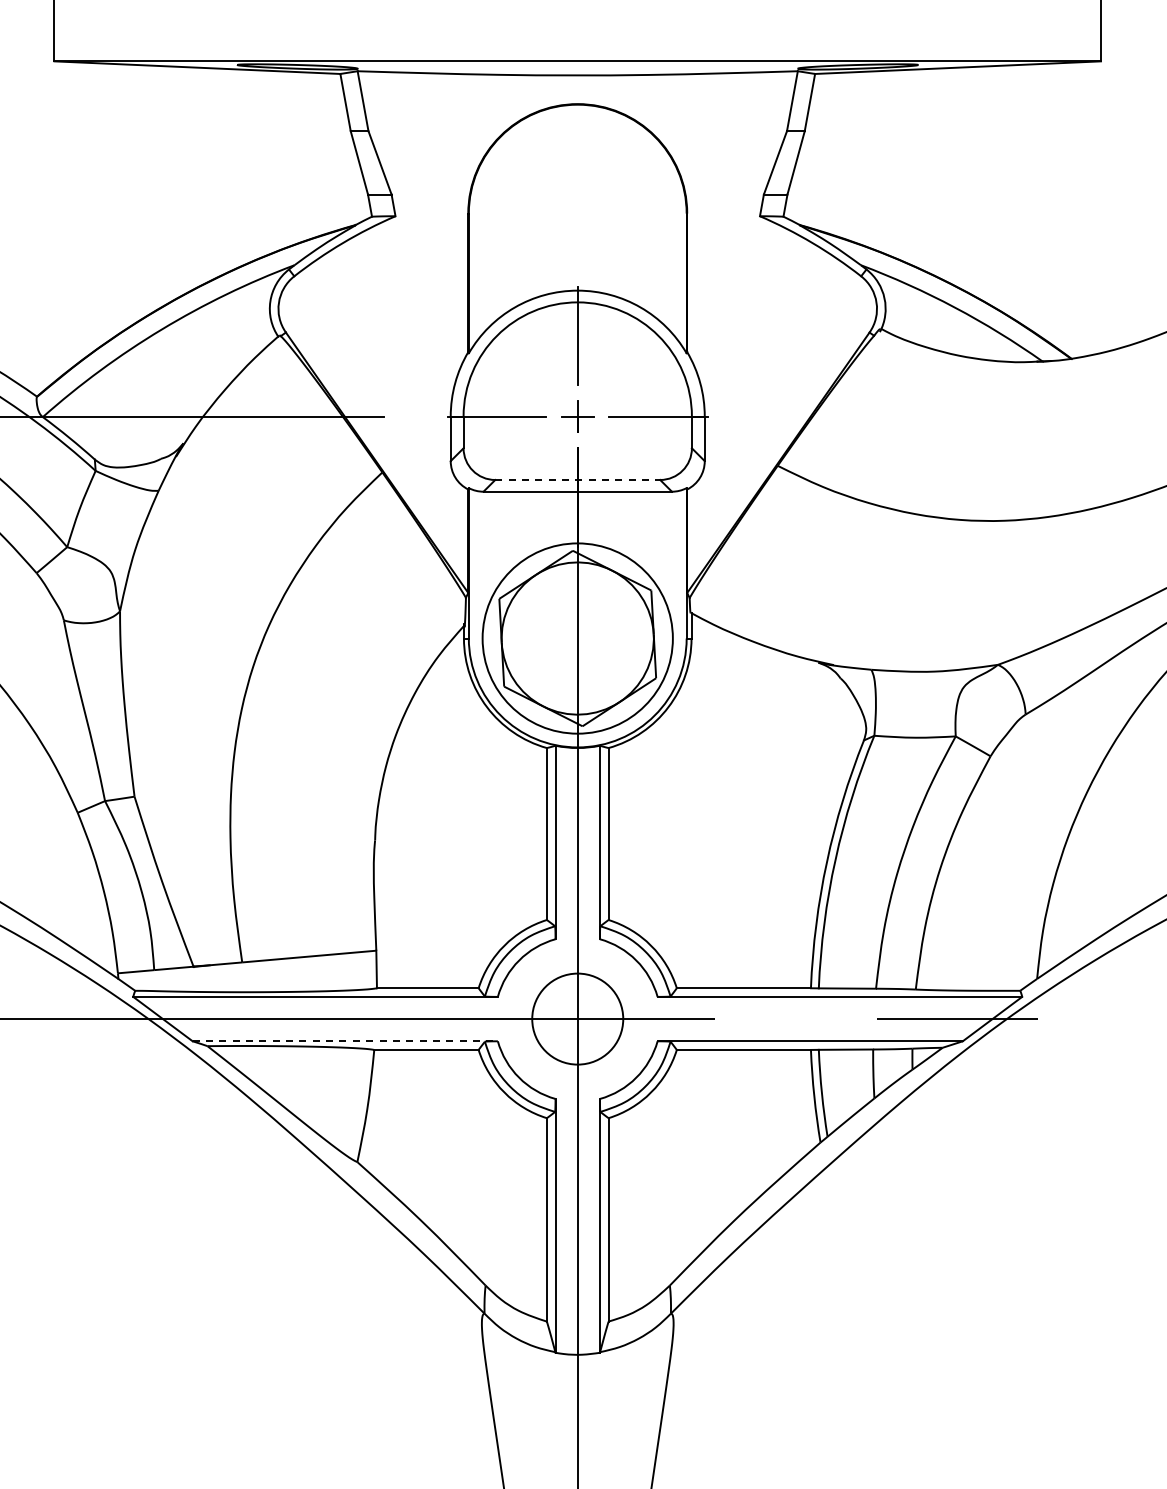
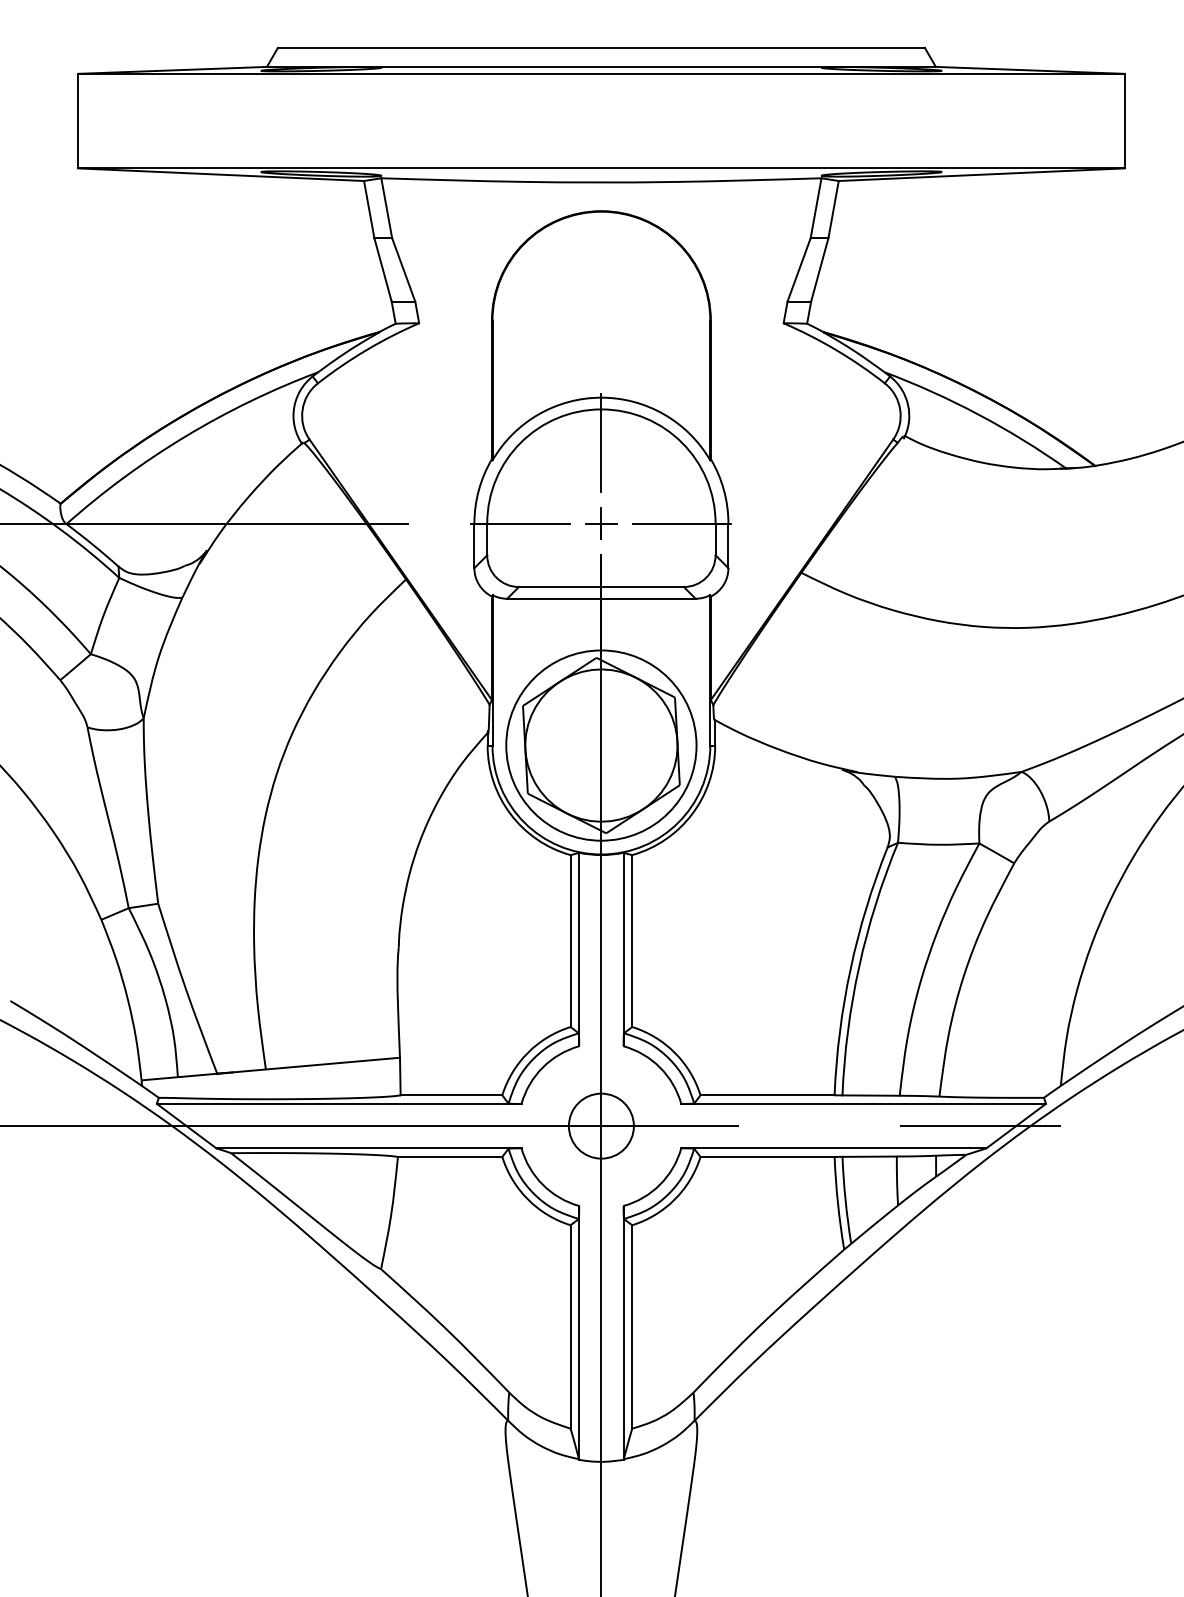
line: (577, 480) -> (601, 587), dashed -> solid
circle: (576, 1018) -> (600, 1125), size x0.71
line: (344, 1041) -> (368, 1148), dashed -> solid

